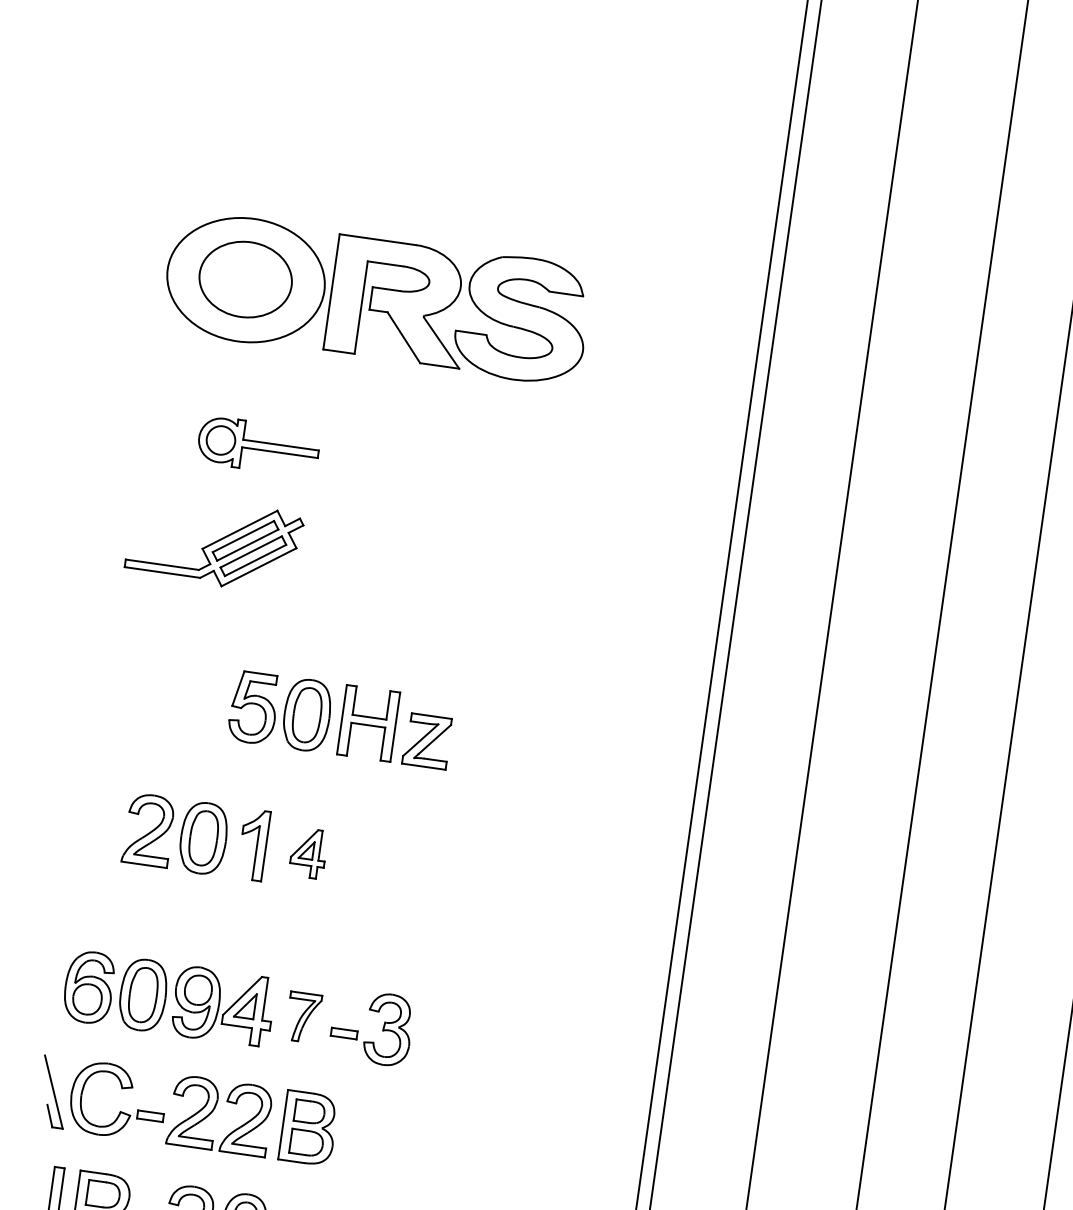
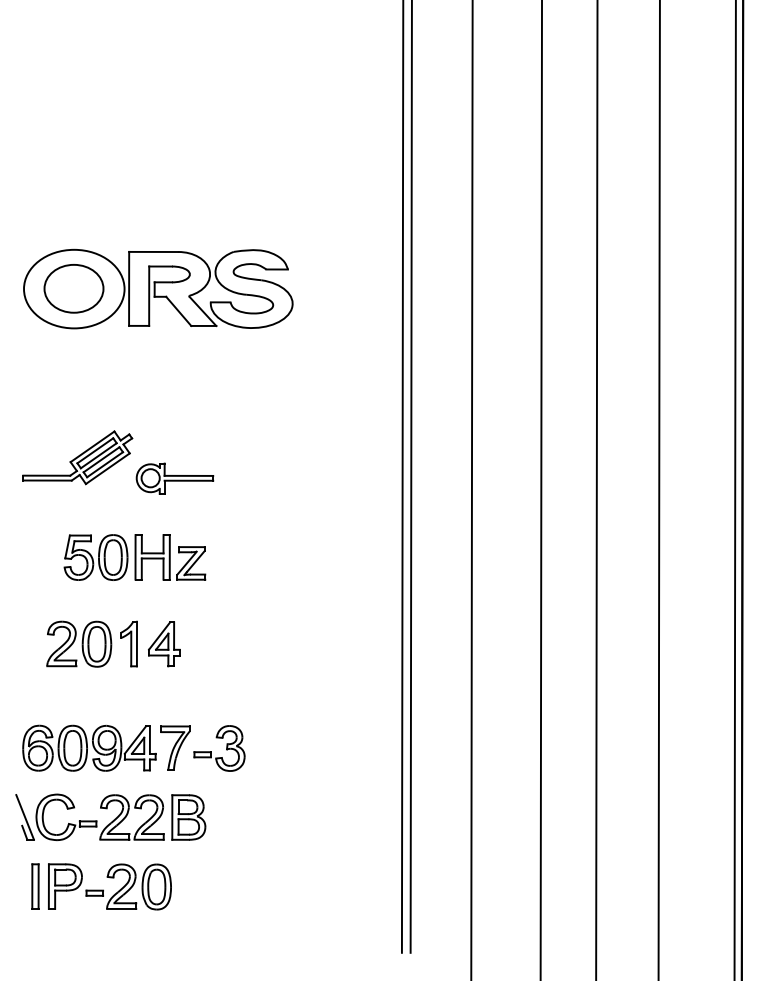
part: (258, 446) -> (174, 478), moved
part: (340, 719) -> (134, 557), moved
part: (308, 853) -> (164, 644), size x1.43
part: (303, 1016) -> (175, 747), size x1.43

